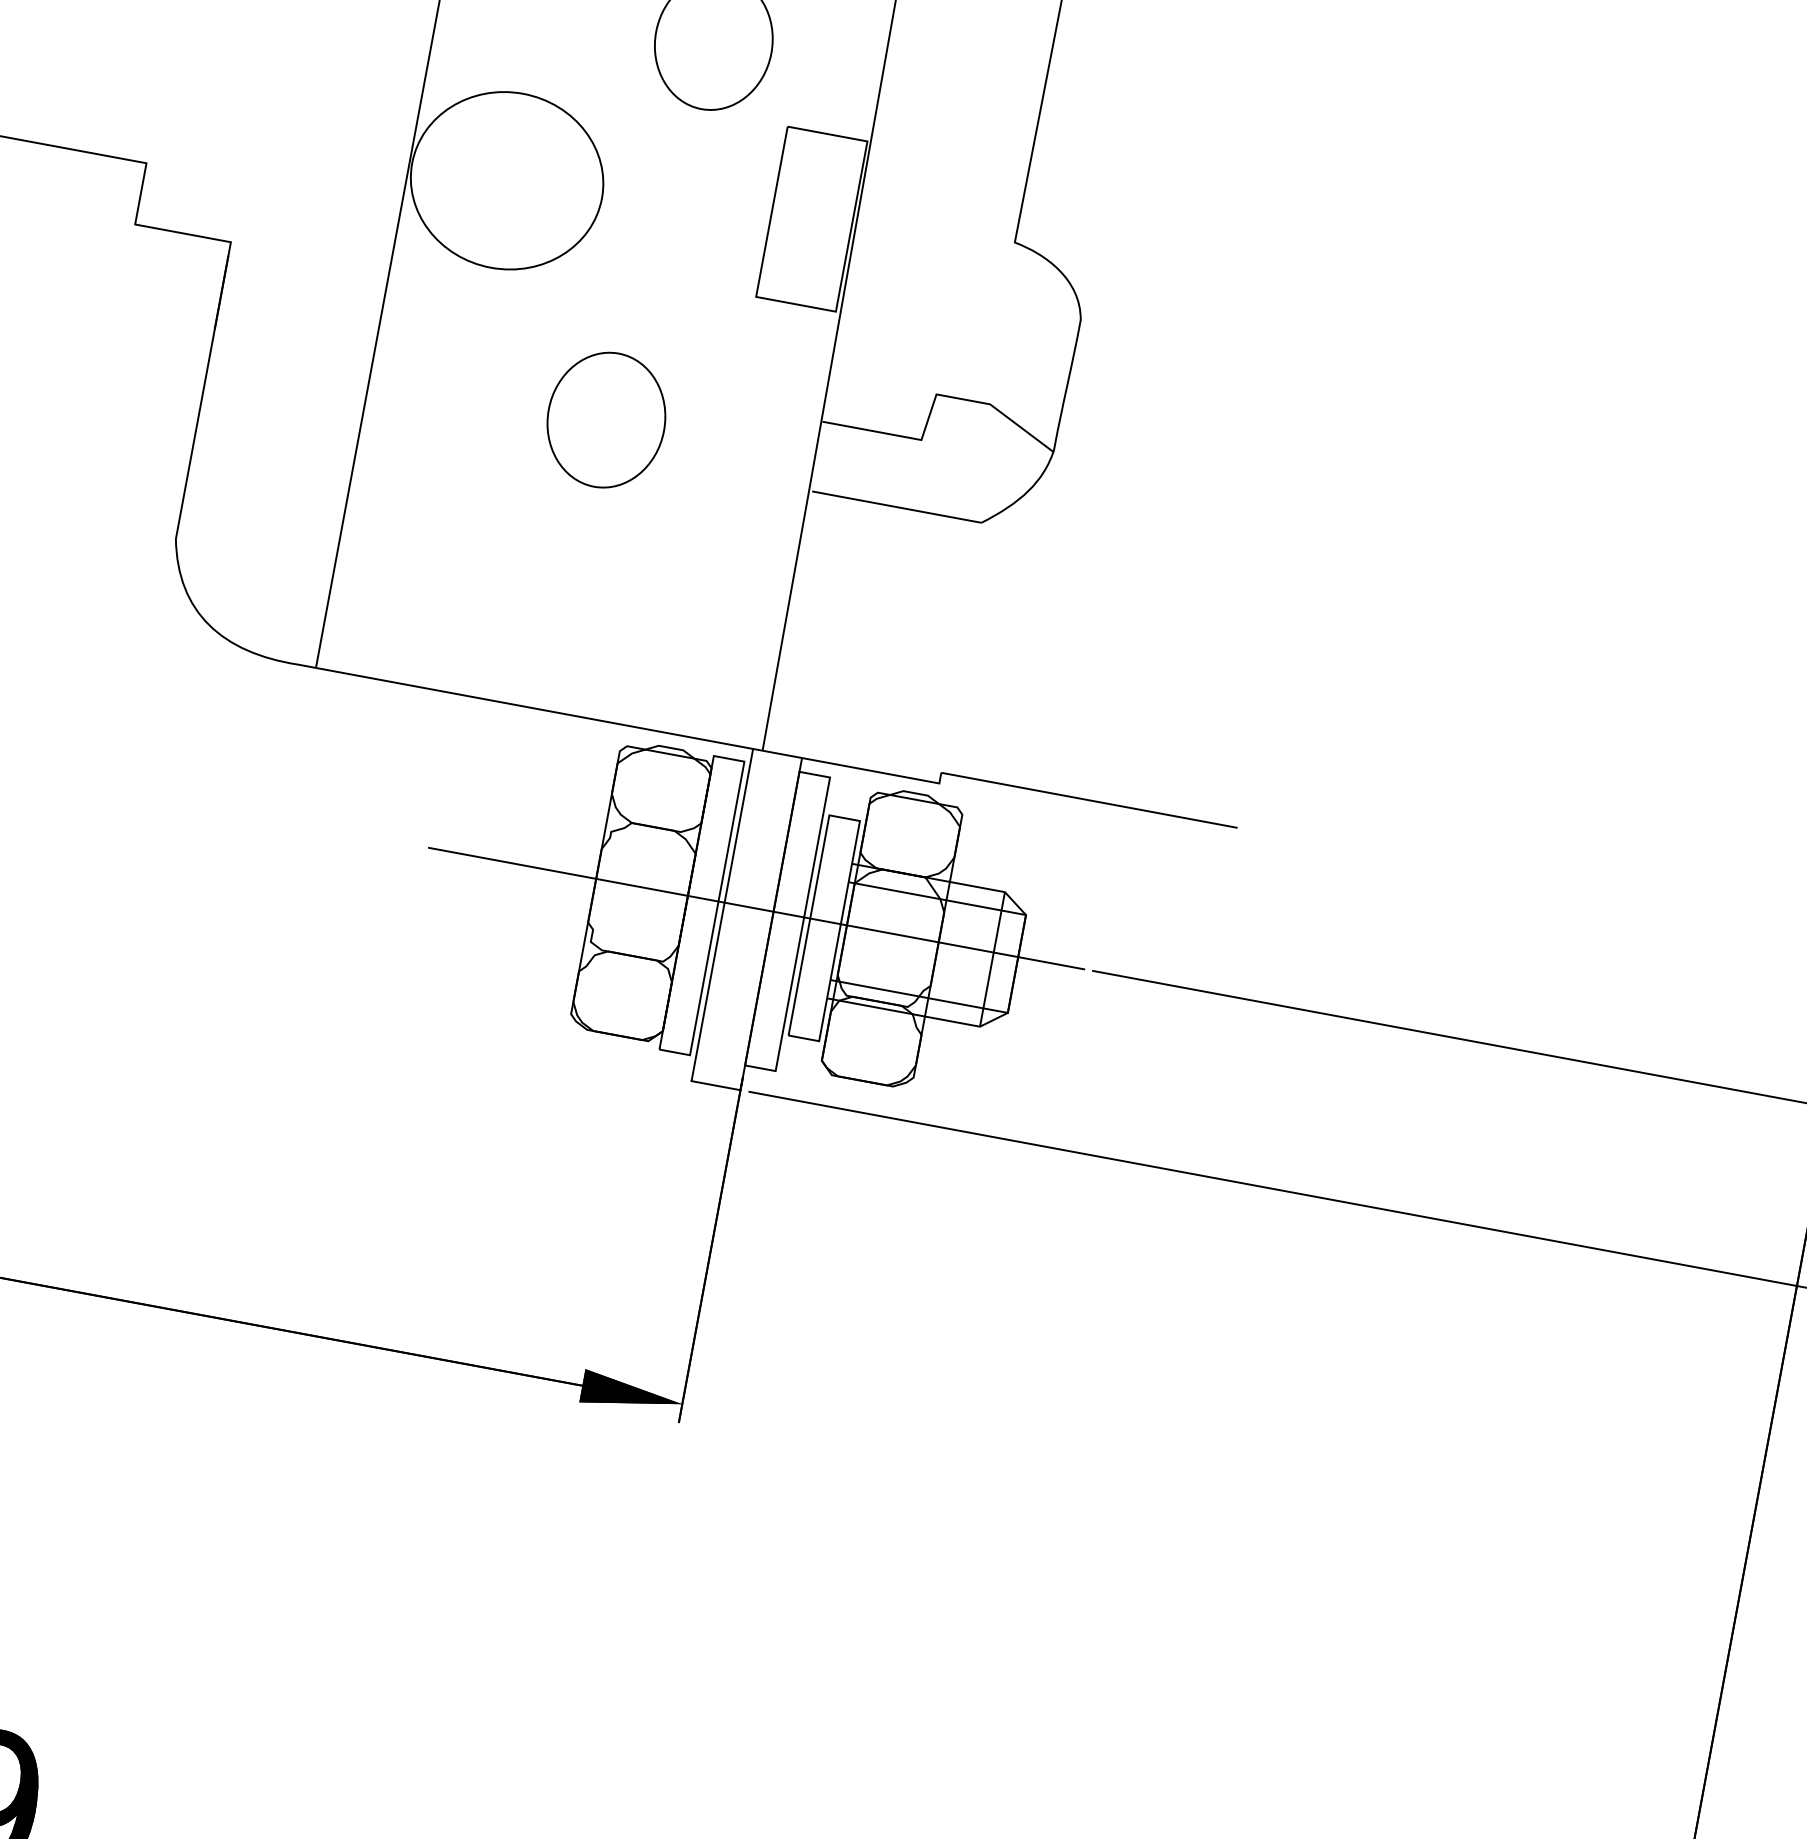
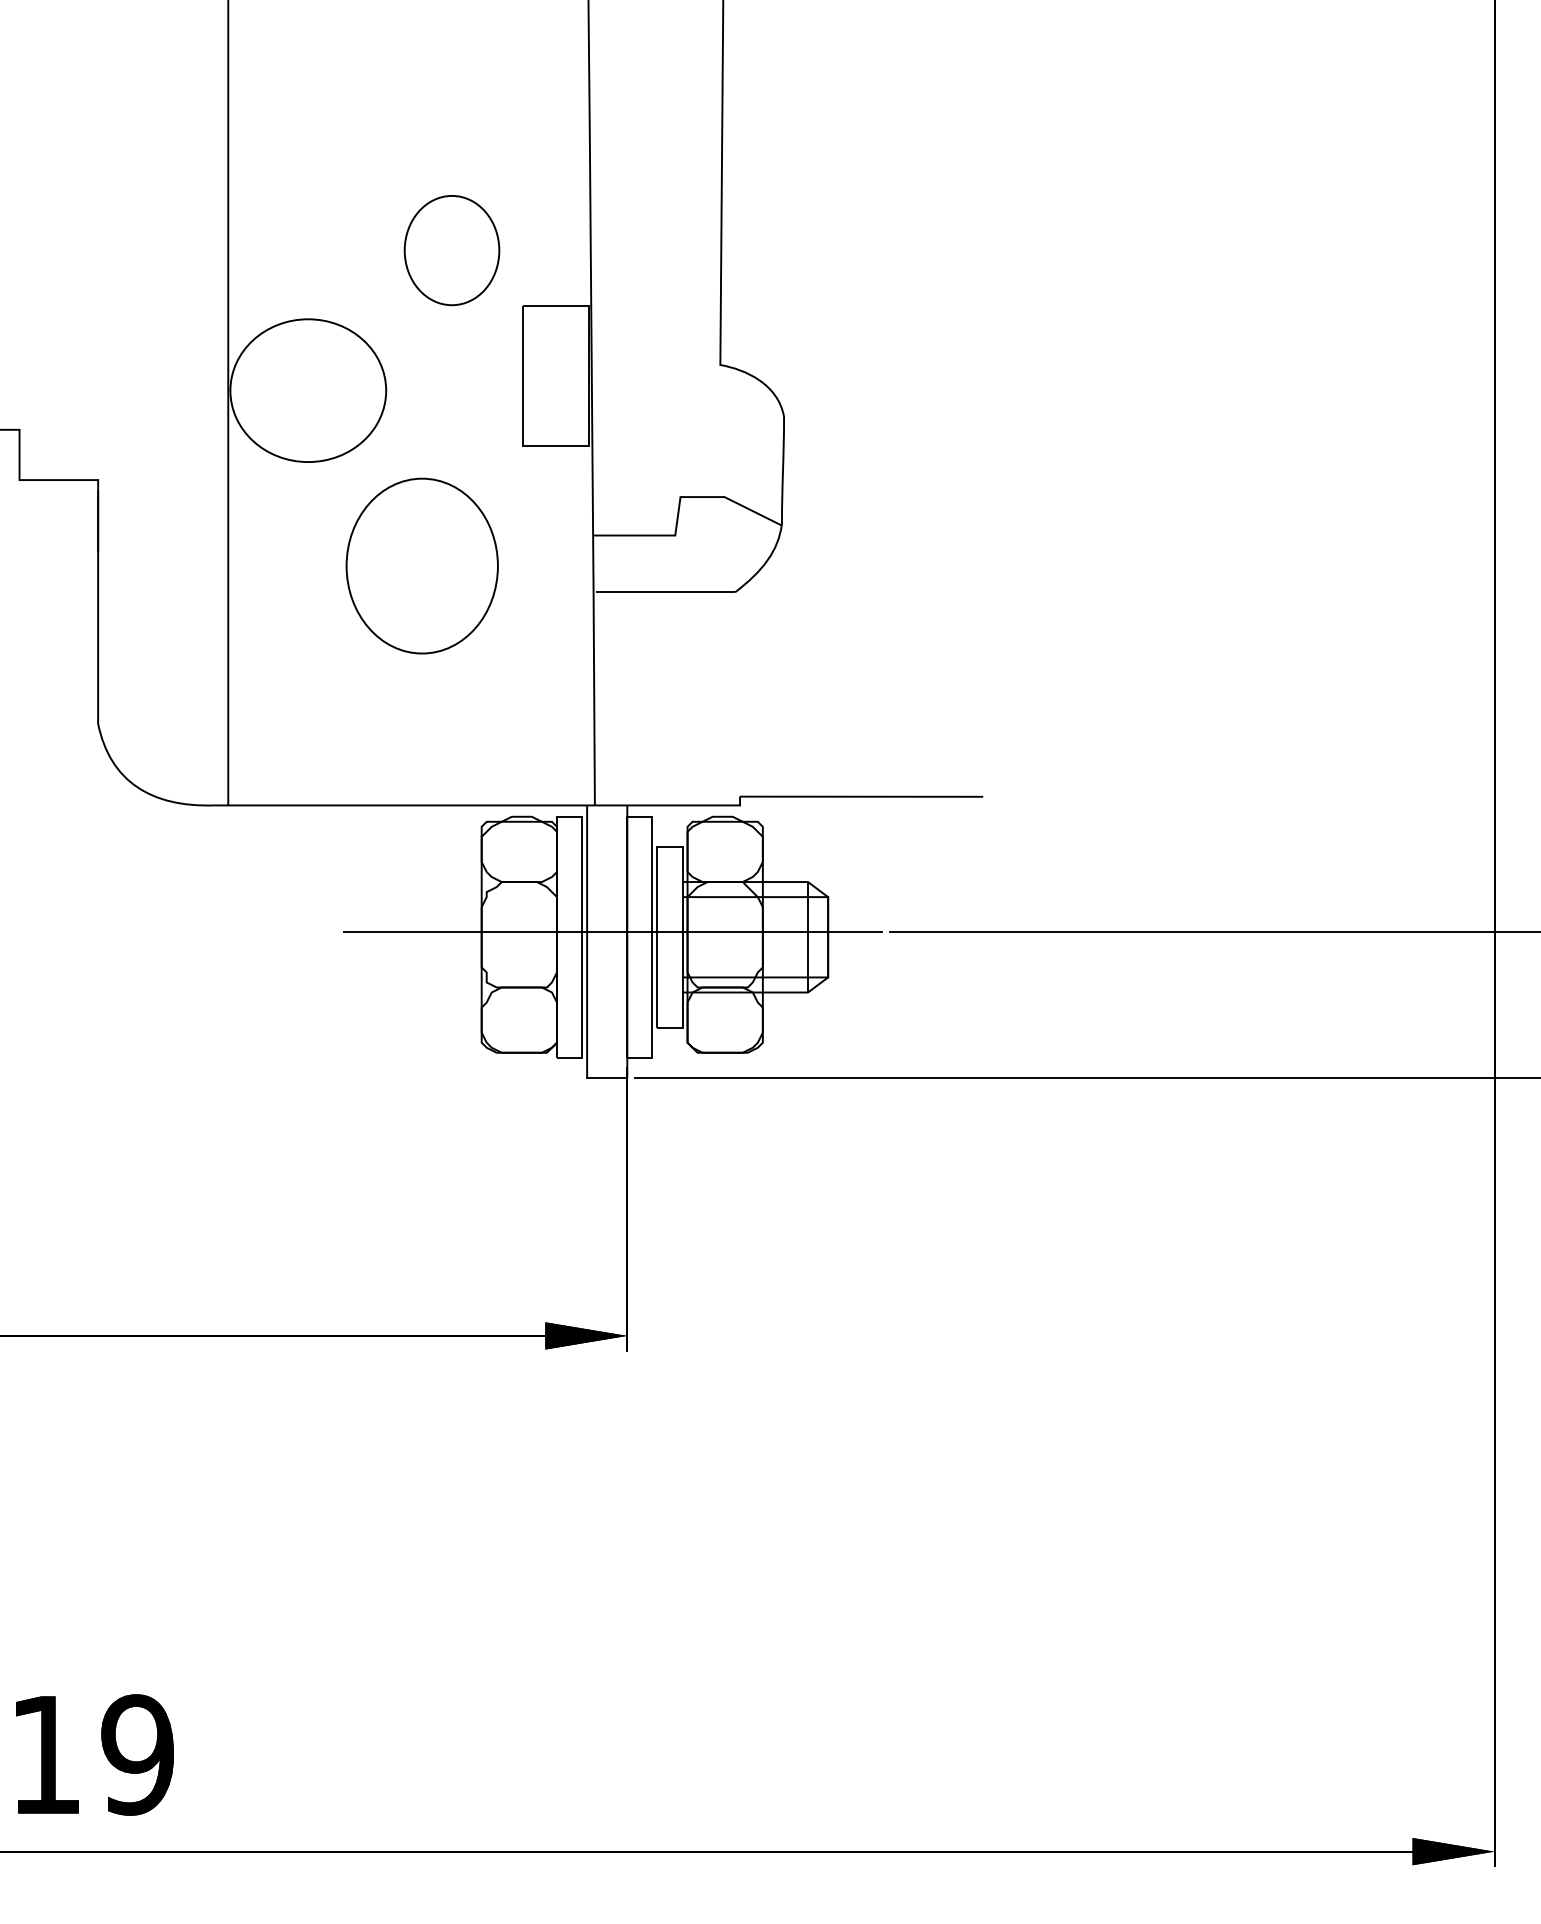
part: (606, 419) -> (422, 565), size x1.6

